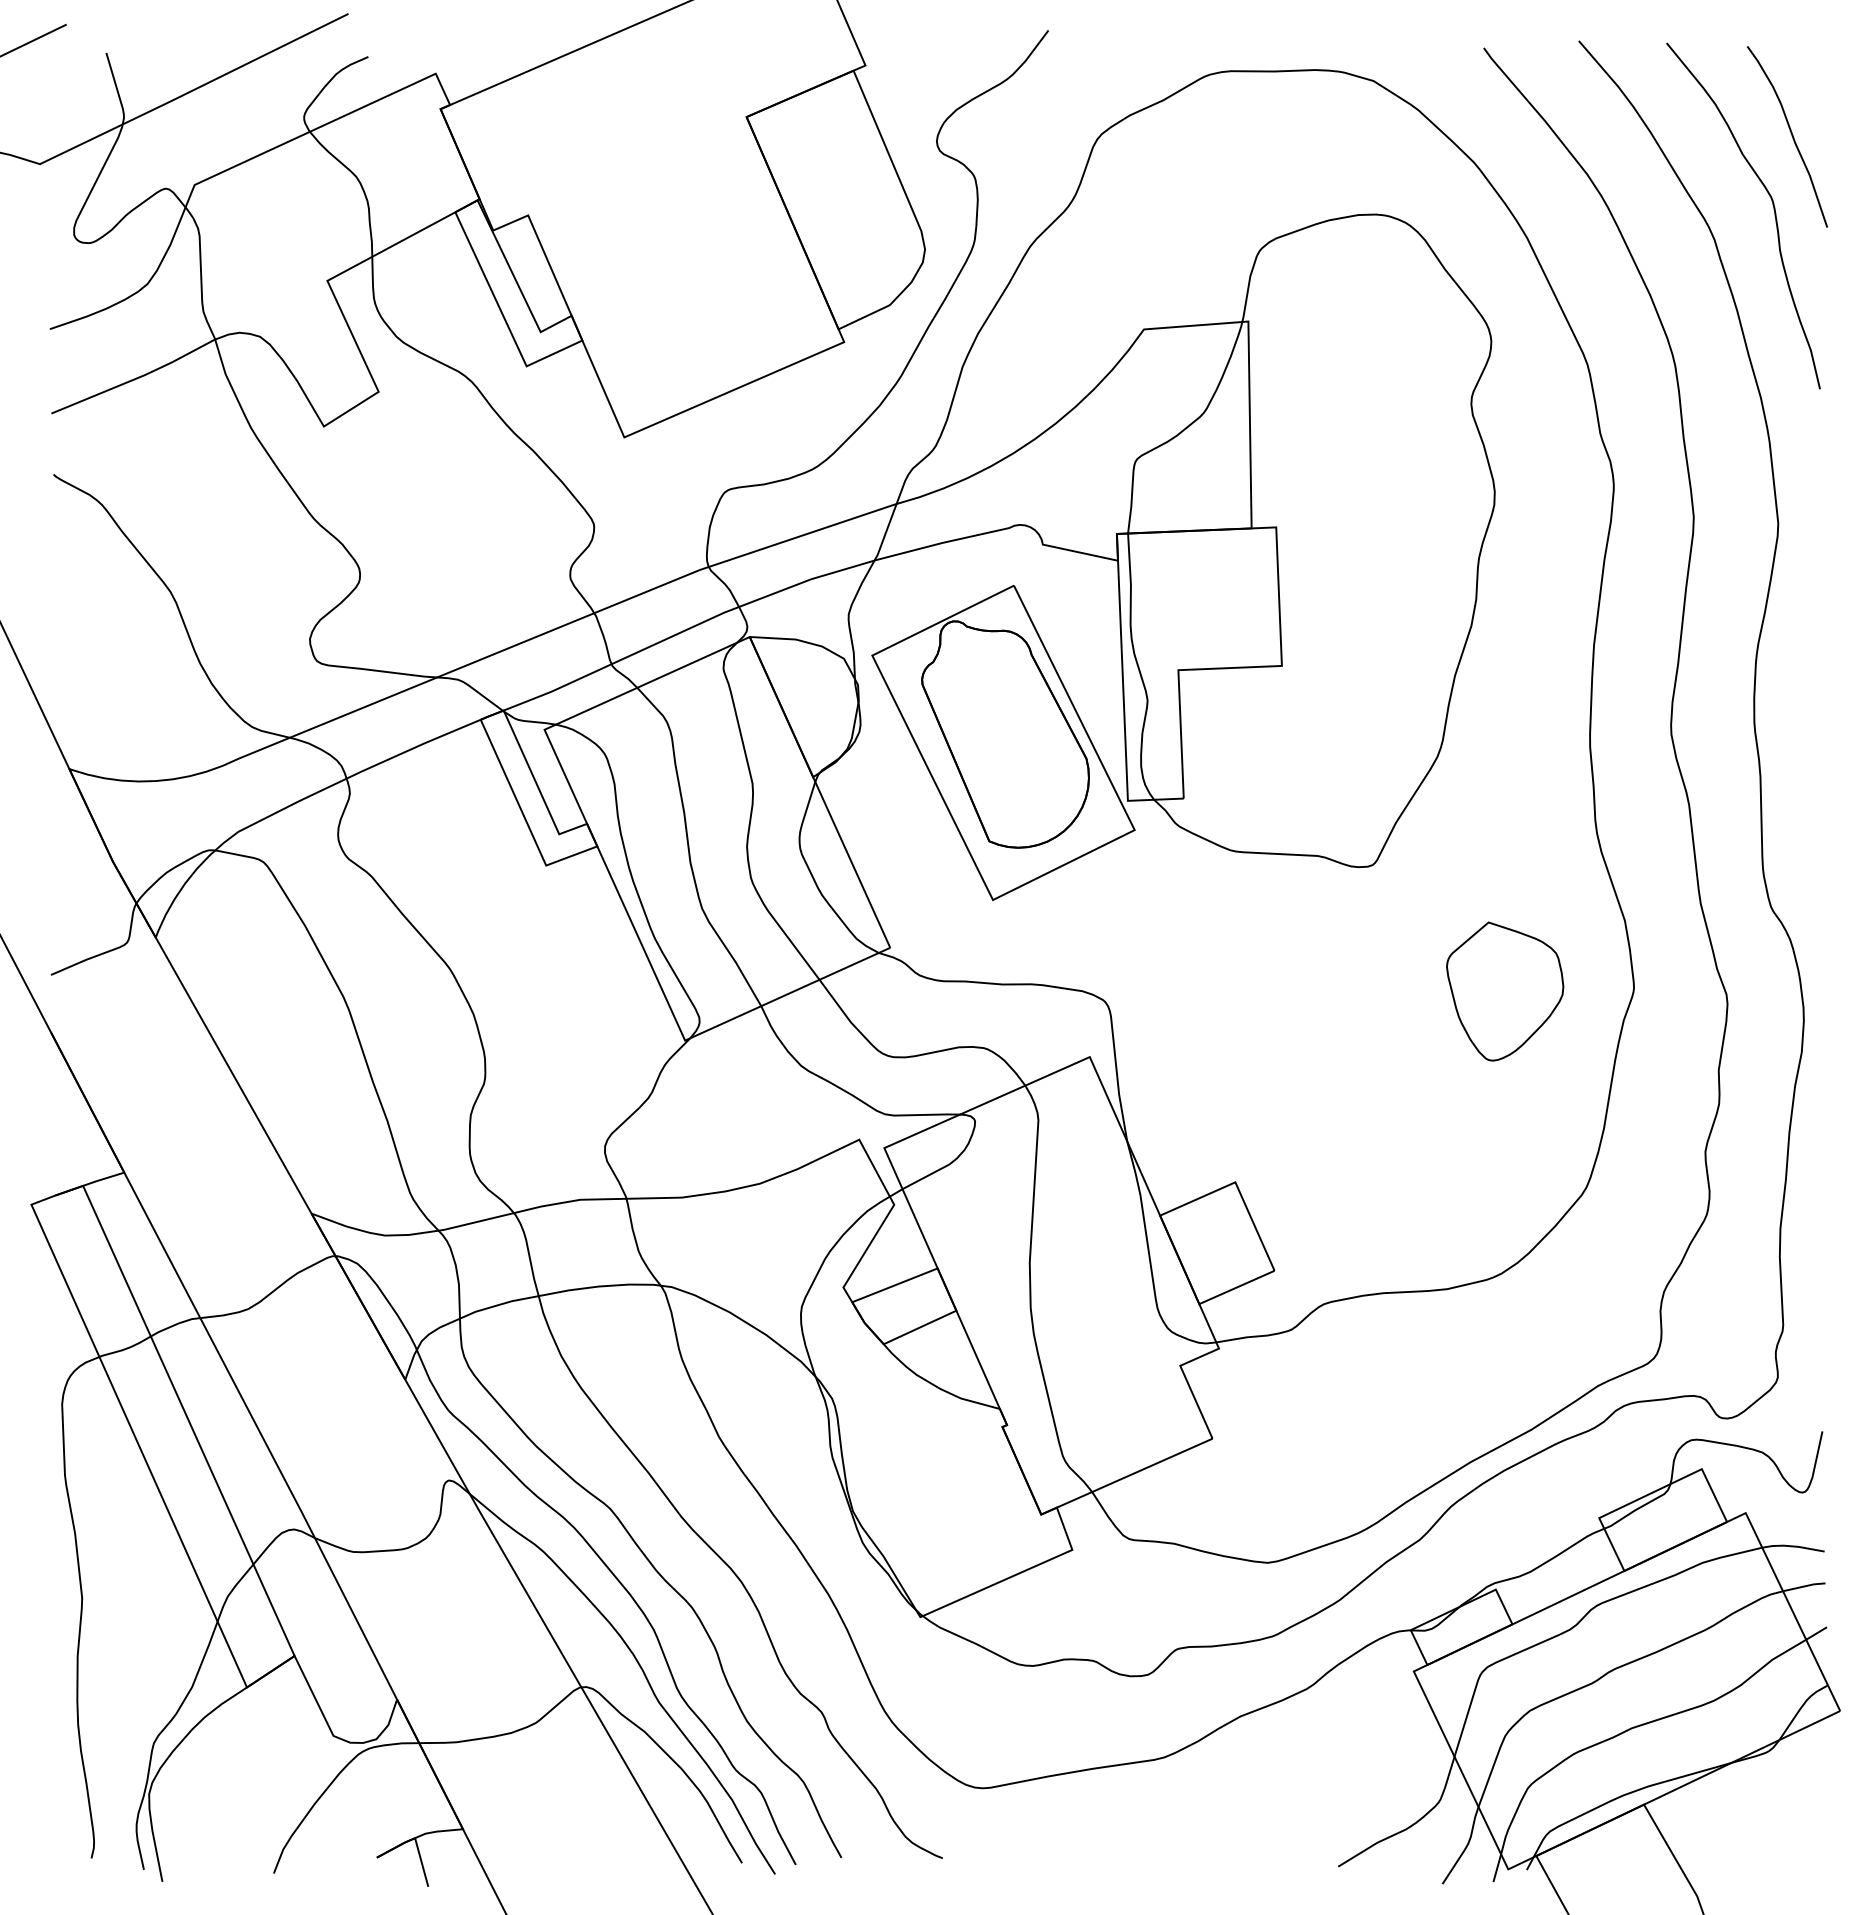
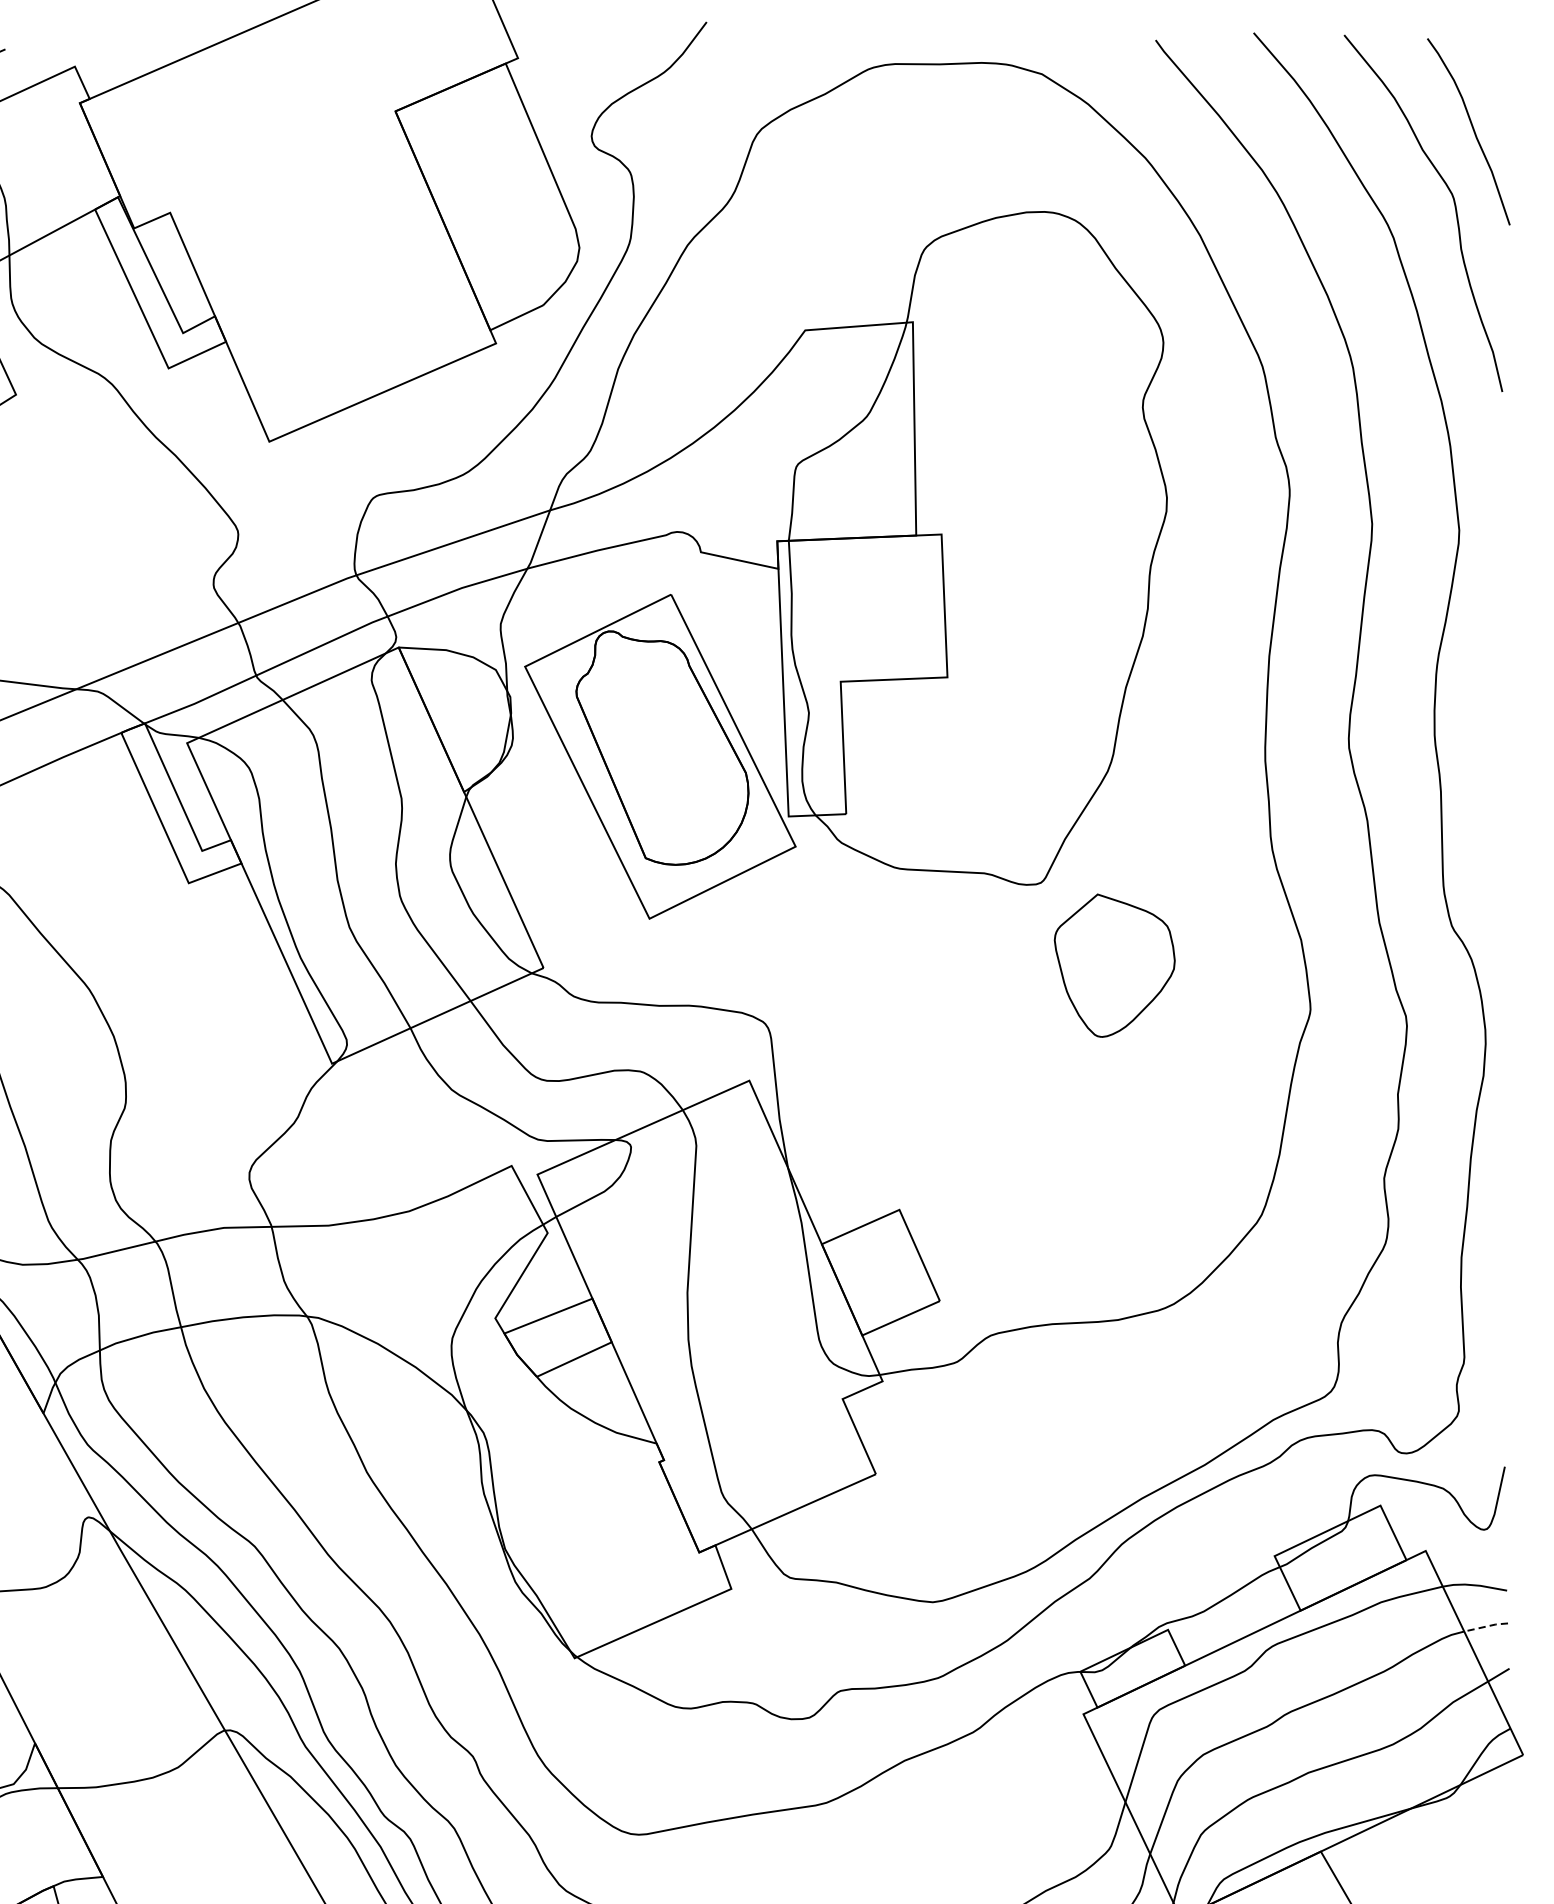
part: (1505, 991) -> (1115, 965), moved
line: (1804, 1586) -> (1486, 1626), solid -> dashed

